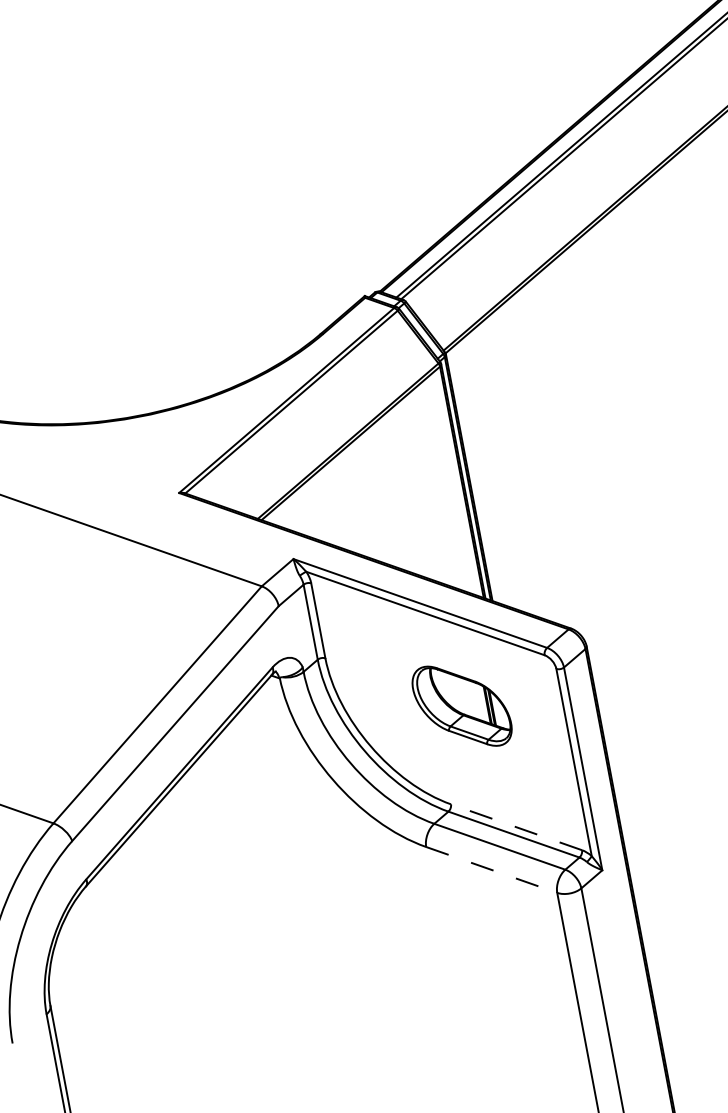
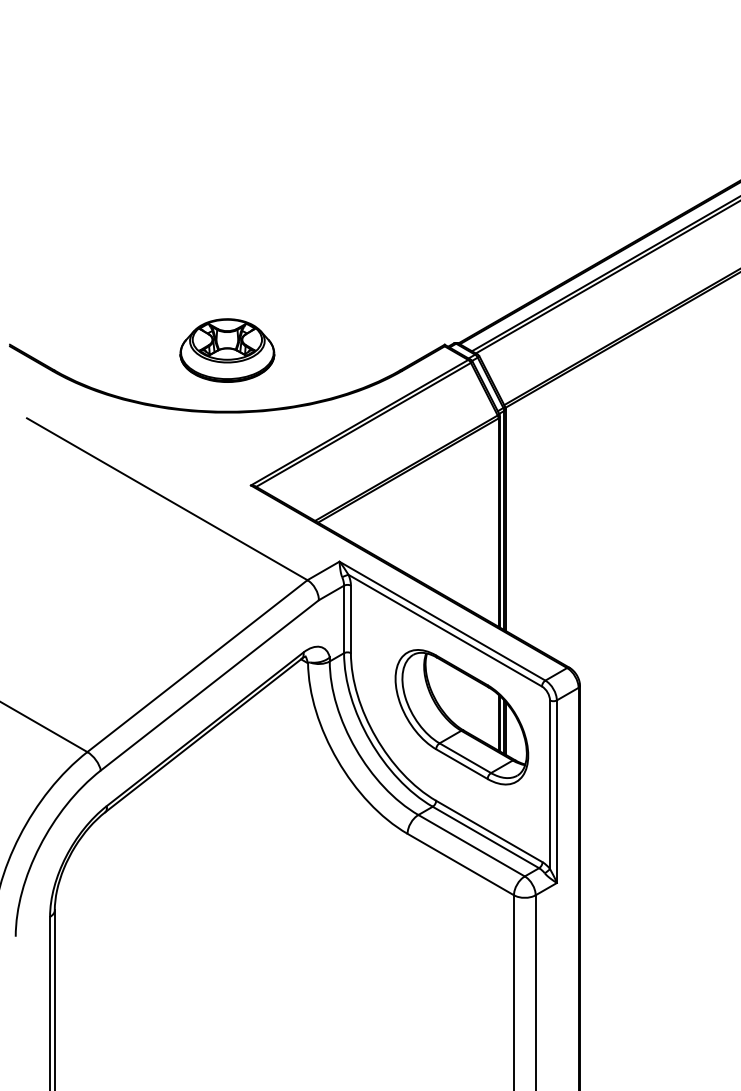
part: (124, 348) -> (227, 350), added
part: (461, 706) -> (461, 717), size x1.67
line: (515, 827) -> (488, 831), dashed -> solid
line: (492, 869) -> (461, 864), dashed -> solid

